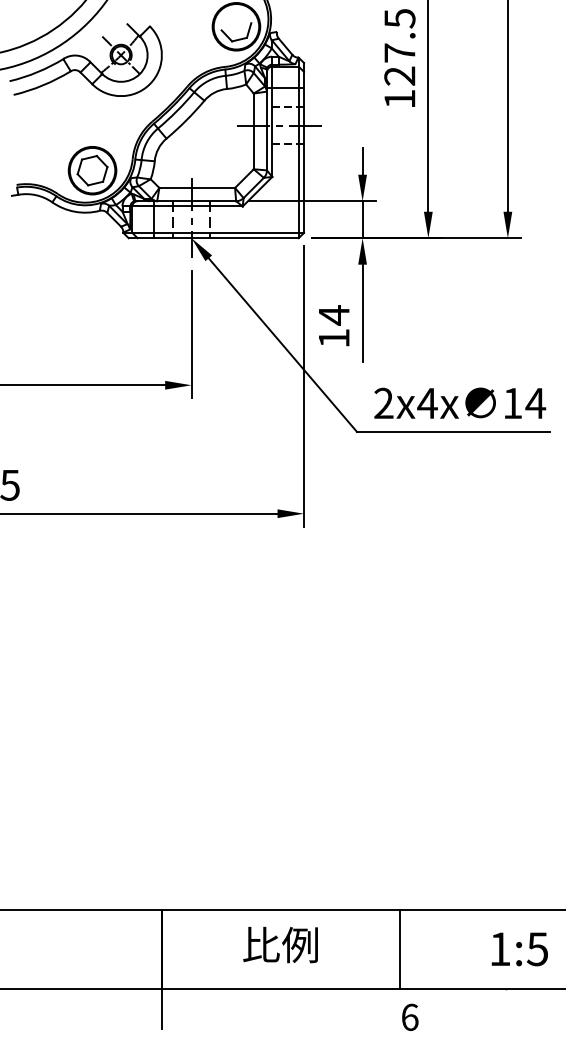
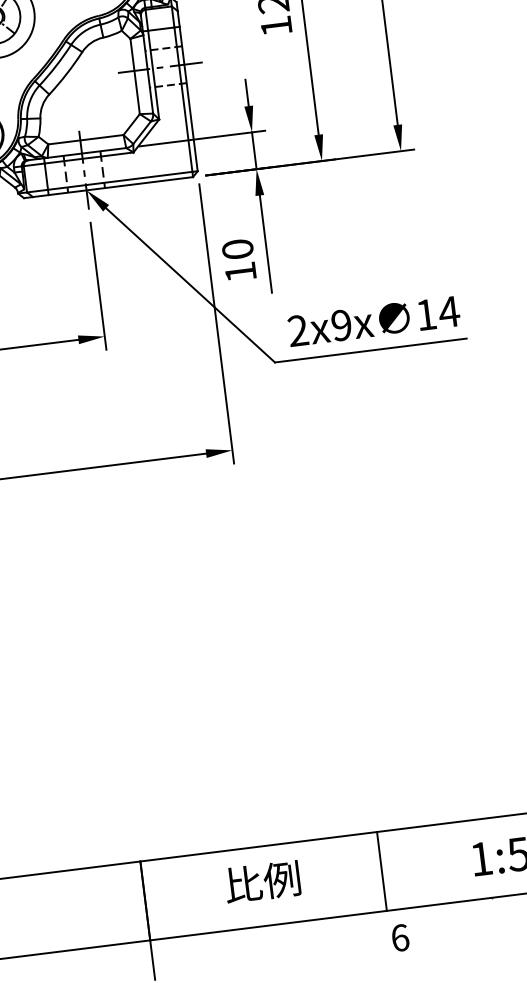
text: (333, 315) -> (237, 249), 14 -> 10
text: (427, 403) -> (341, 325), 2x4x -> 2x9x

